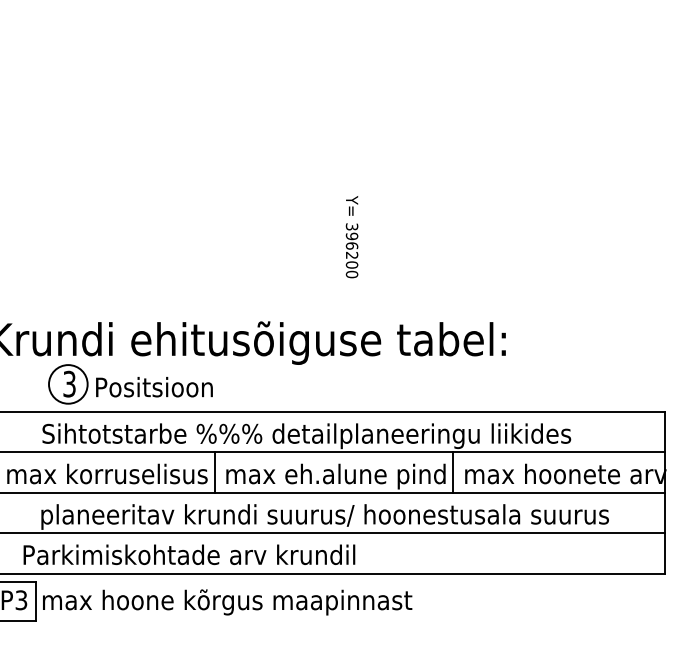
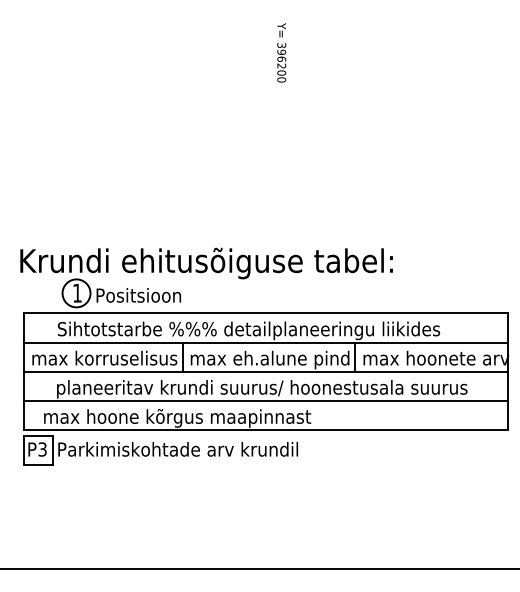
text: (351, 236) -> (281, 52), moved
text: (69, 383) -> (77, 292), 3 -> 1
text: (207, 556) -> (177, 417), Parkimiskohtade arv krundil -> max hoone kõrgus maapinnast
text: (227, 601) -> (191, 450), max hoone kõrgus maapinnast -> Parkimiskohtade arv krundil

